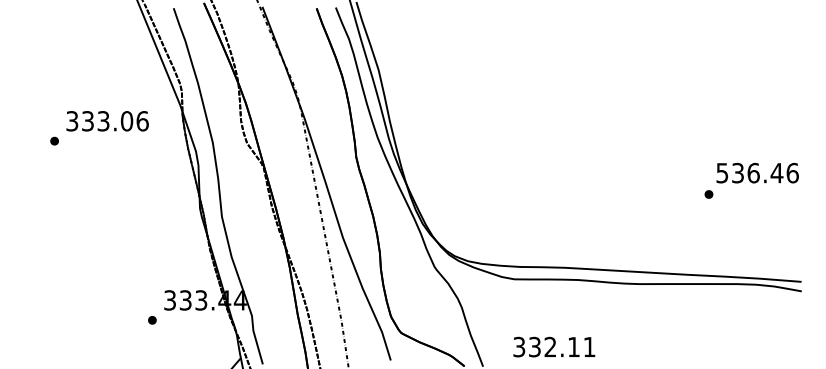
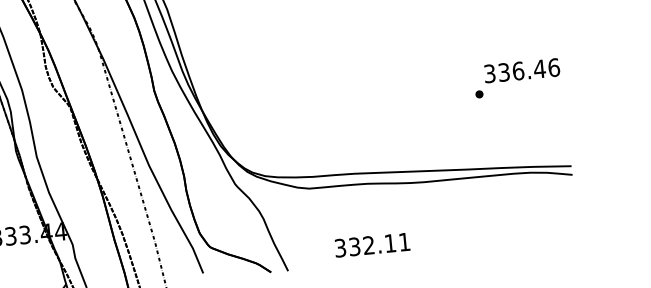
text: (722, 172) -> (489, 73), 536.46 -> 336.46
text: (554, 346) -> (372, 244), moved

